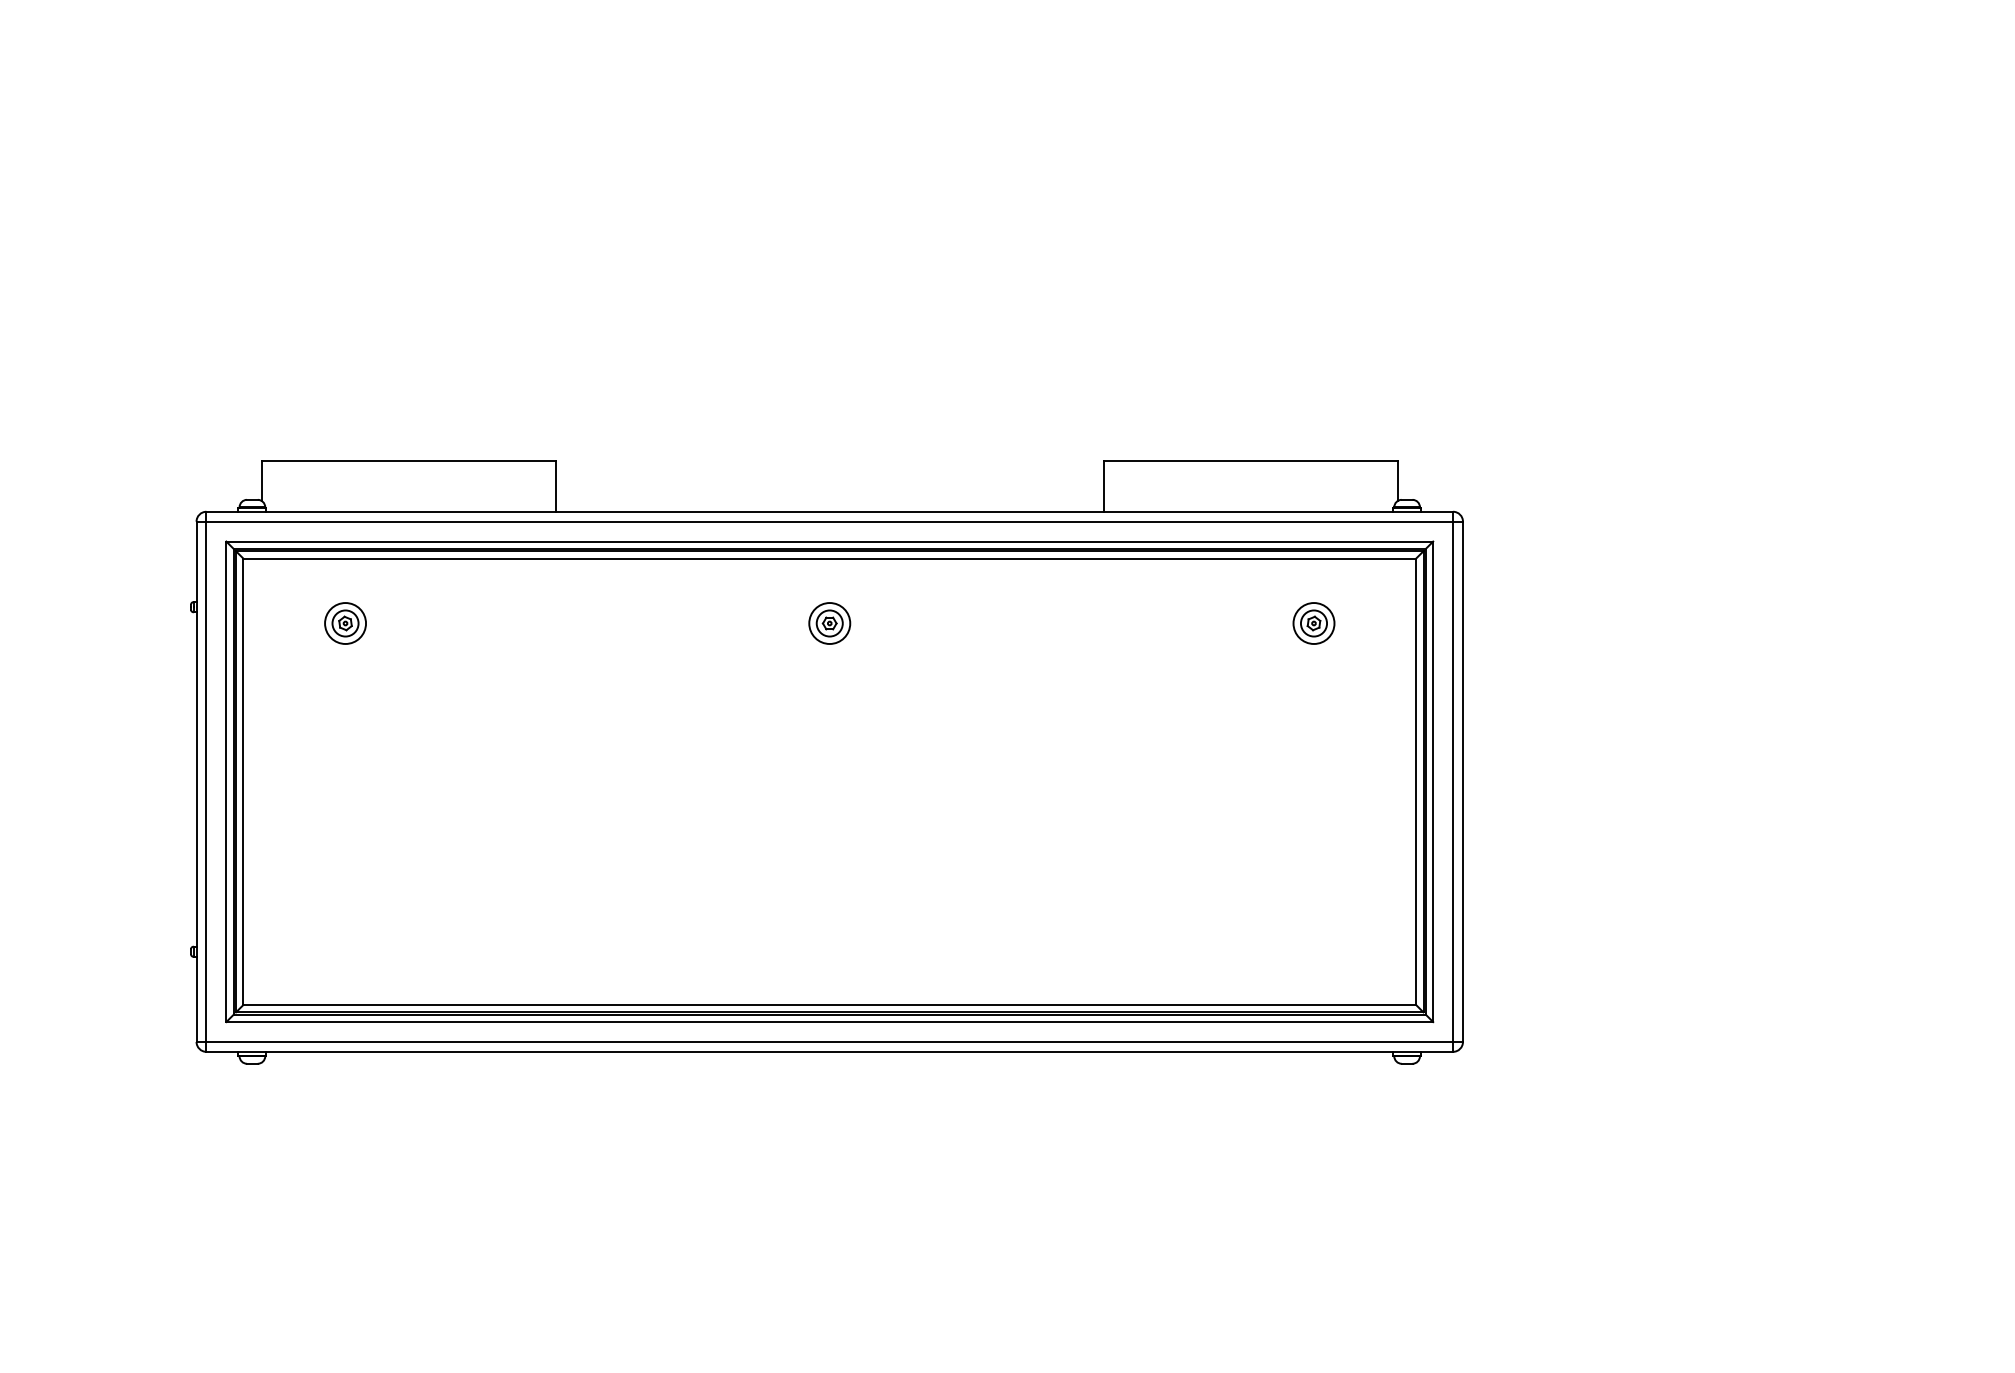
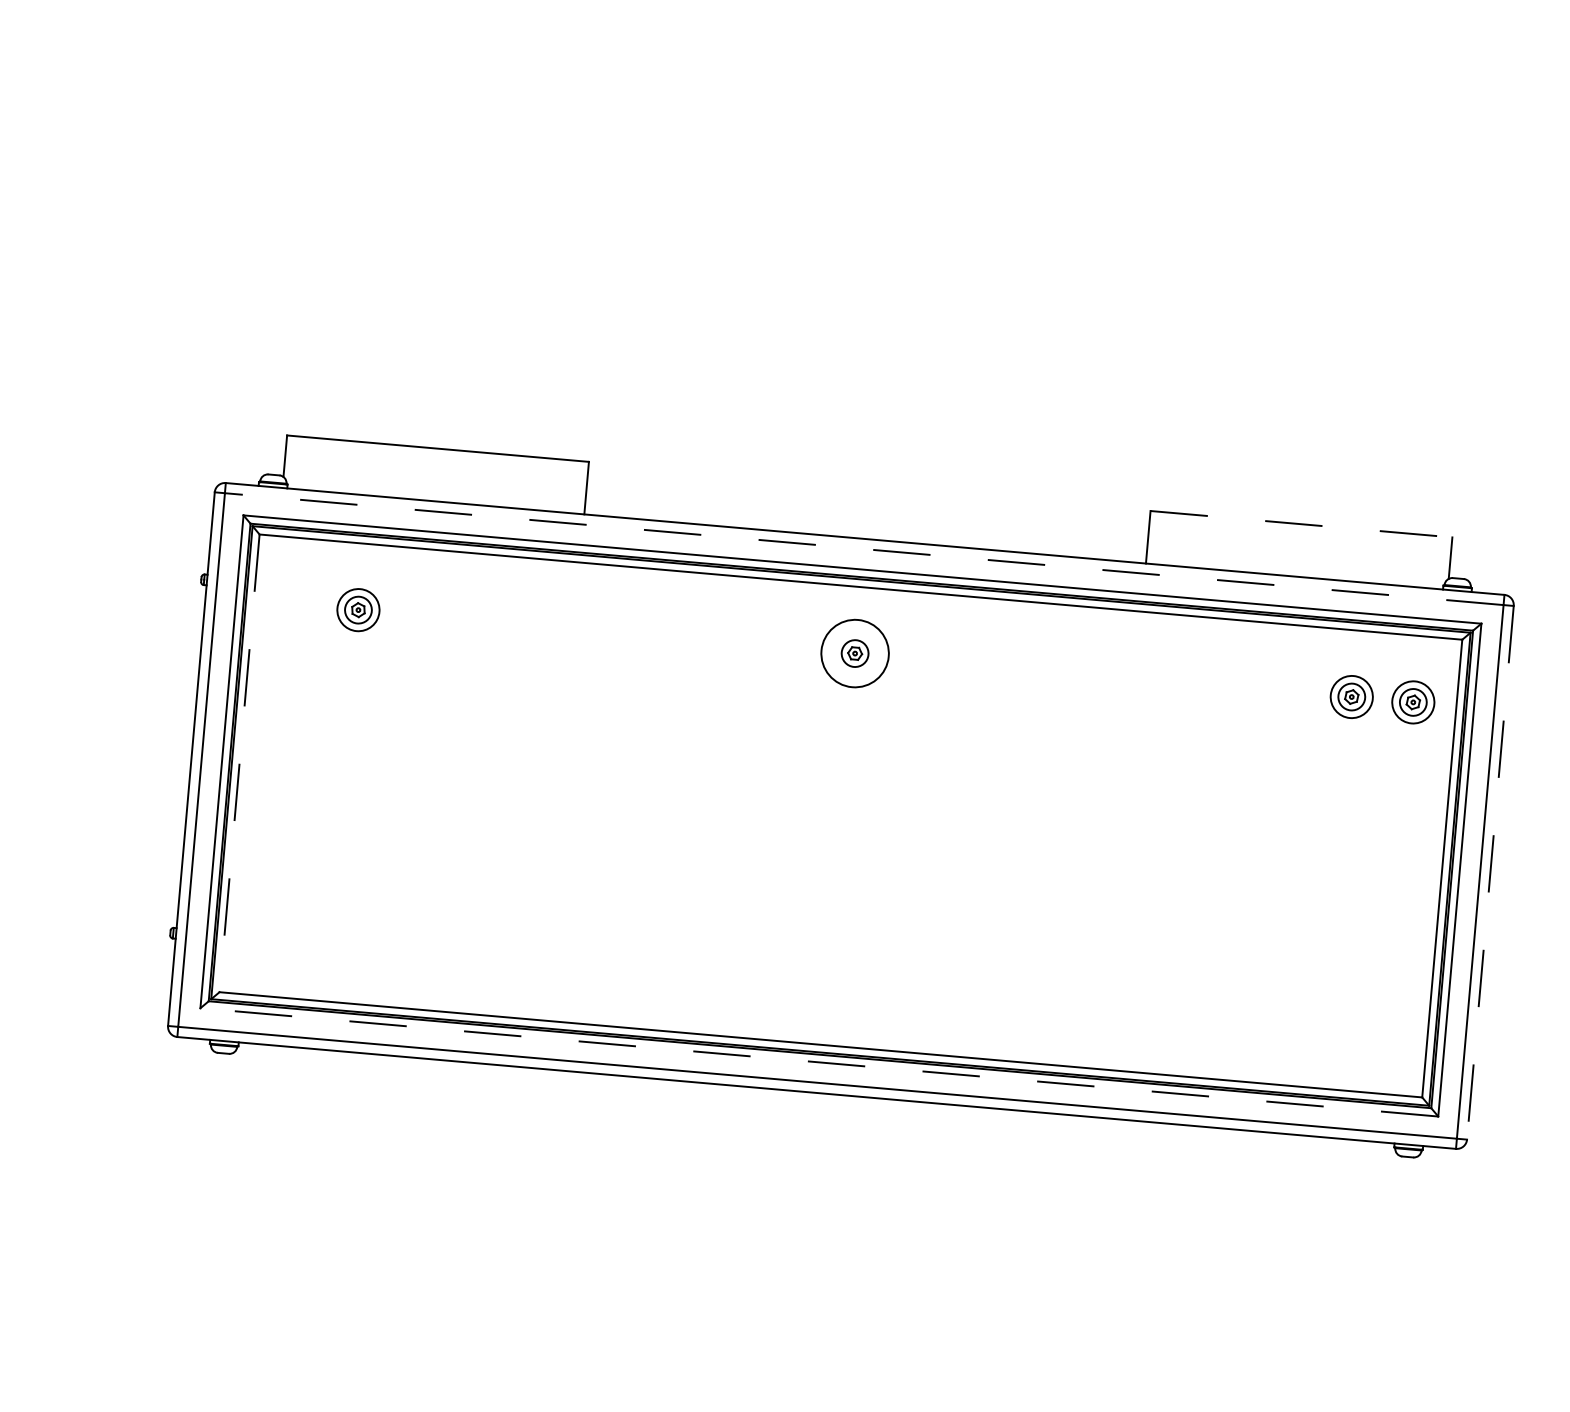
line: (1251, 460) -> (1302, 524), solid -> dashed
line: (829, 521) -> (863, 548), solid -> dashed
circle: (829, 623) -> (854, 653), size x1.6
part: (1373, 623) -> (1412, 702), added
line: (243, 782) -> (239, 764), solid -> dashed
line: (1462, 782) -> (1489, 873), solid -> dashed
line: (829, 1022) -> (819, 1062), solid -> dashed

